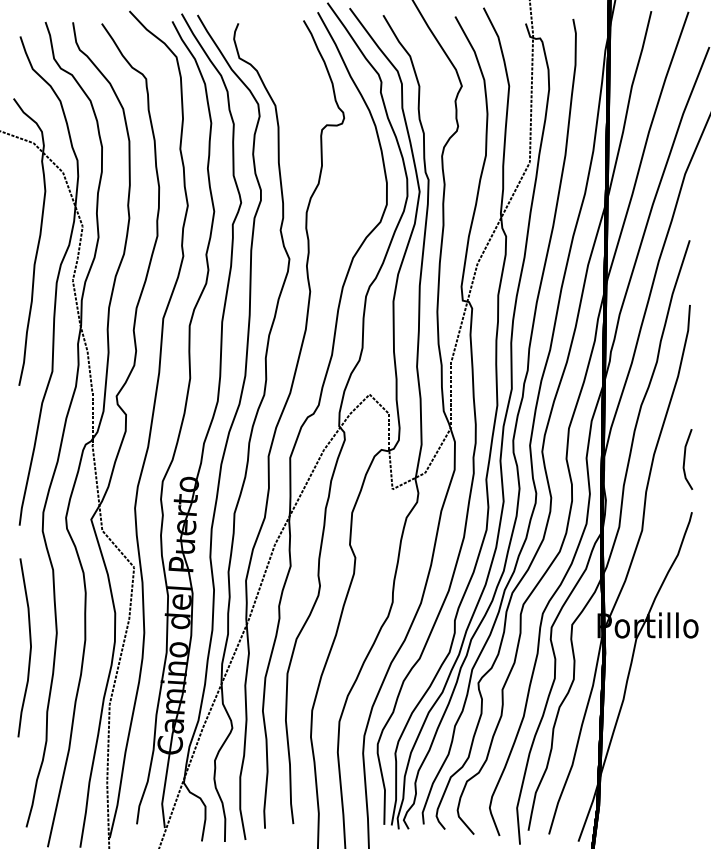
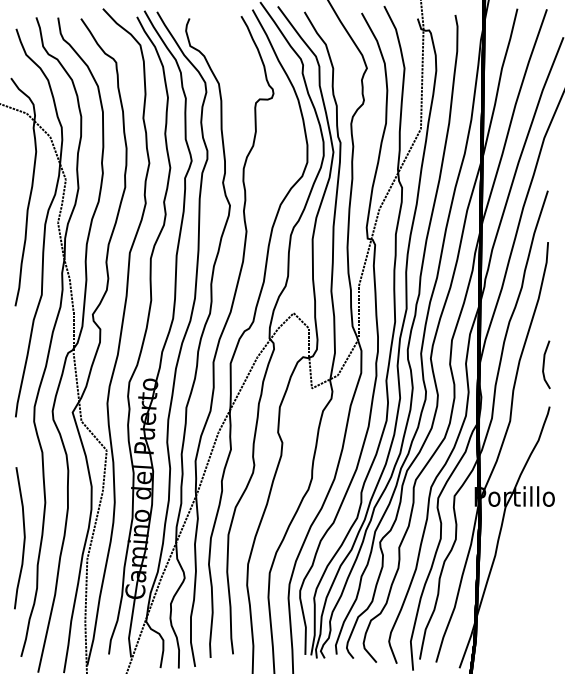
curve: (29, 649) -> (23, 539), moved

